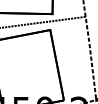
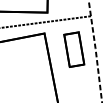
part: (72, 42) -> (73, 49), added

